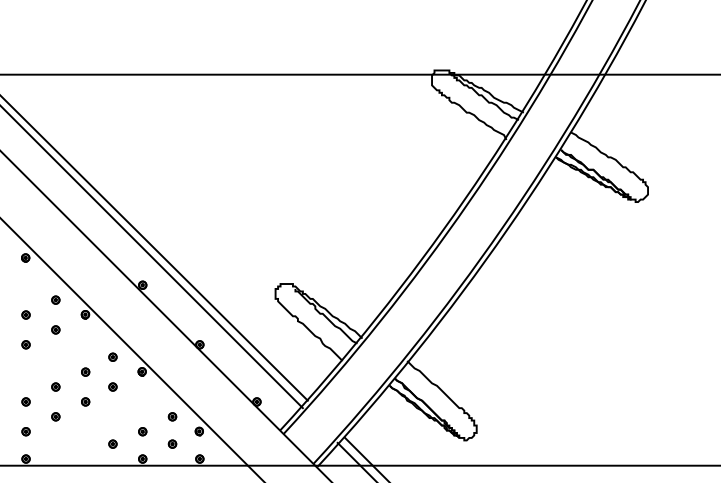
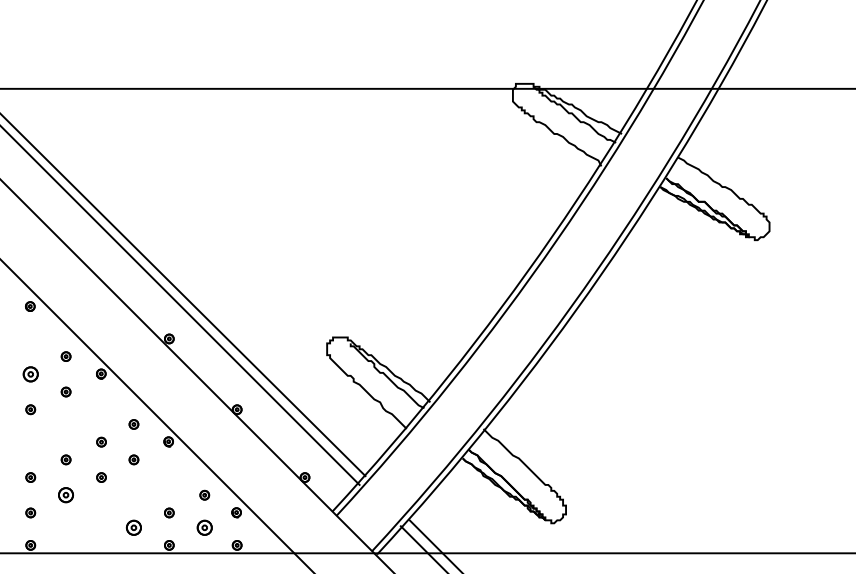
part: (25, 314) -> (30, 373), size x1.6
part: (55, 416) -> (65, 494), size x1.6
part: (112, 443) -> (133, 526), size x1.6
part: (172, 443) -> (204, 526), size x1.6

